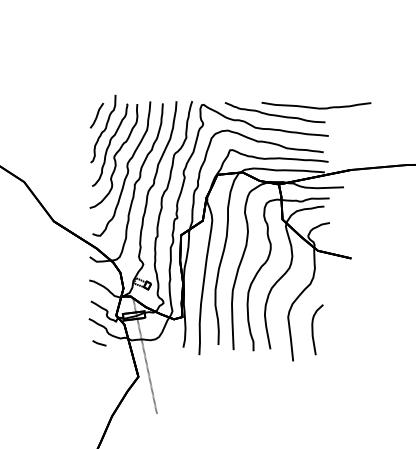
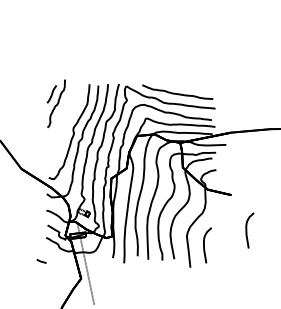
curve: (316, 107) -> (206, 88), removed
part: (113, 155) -> (63, 122), removed
curve: (373, 308) -> (247, 230), added
line: (99, 343) -> (41, 261), moved

